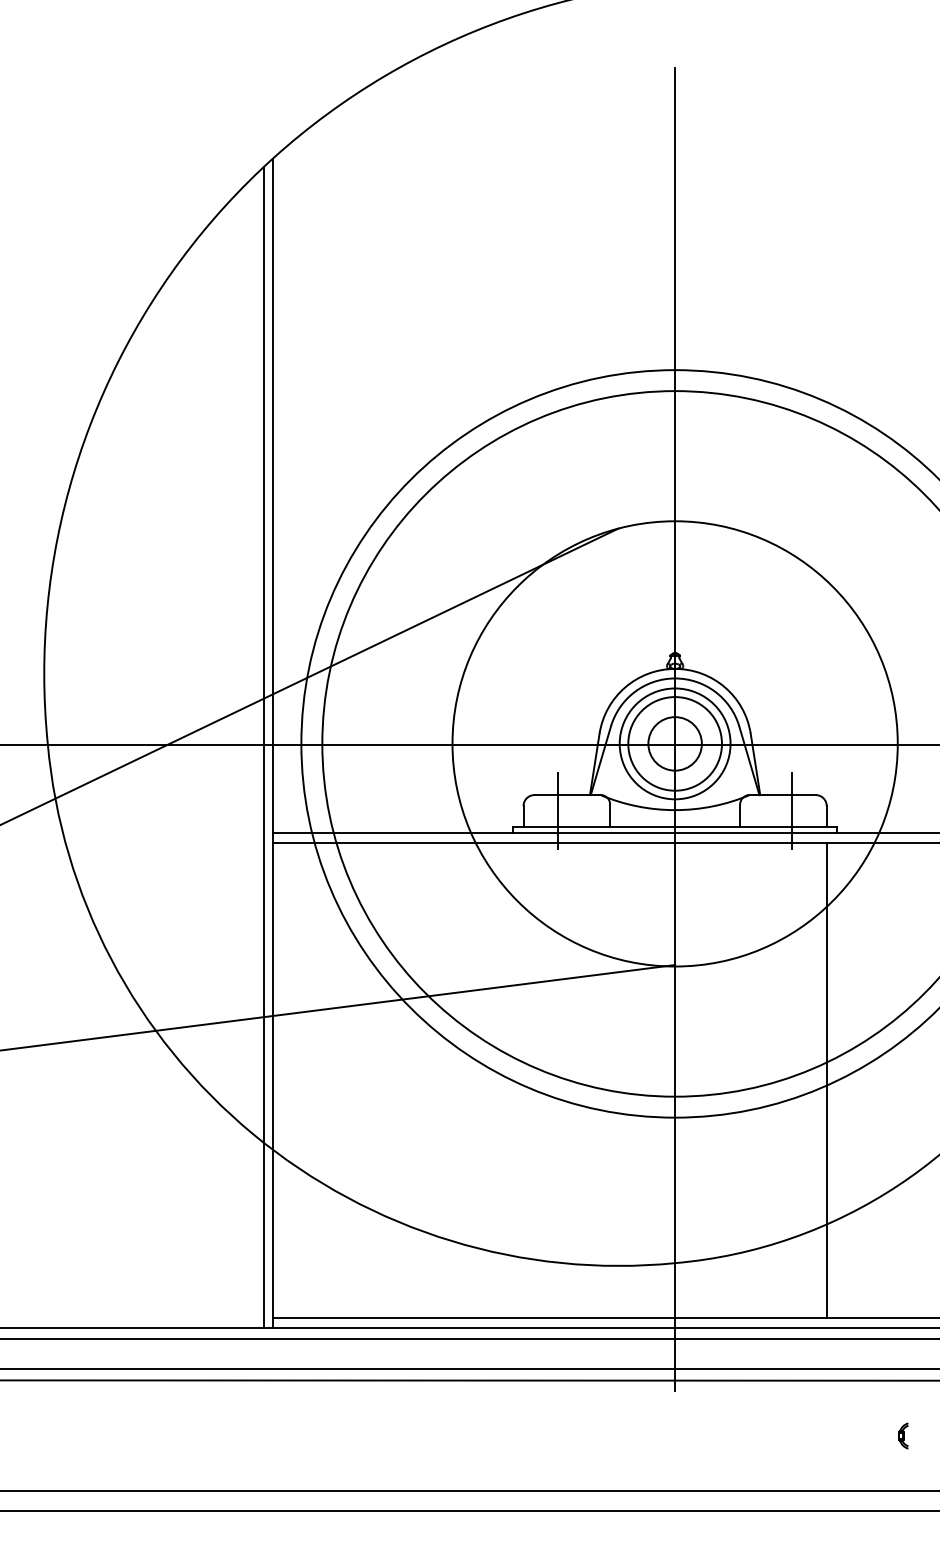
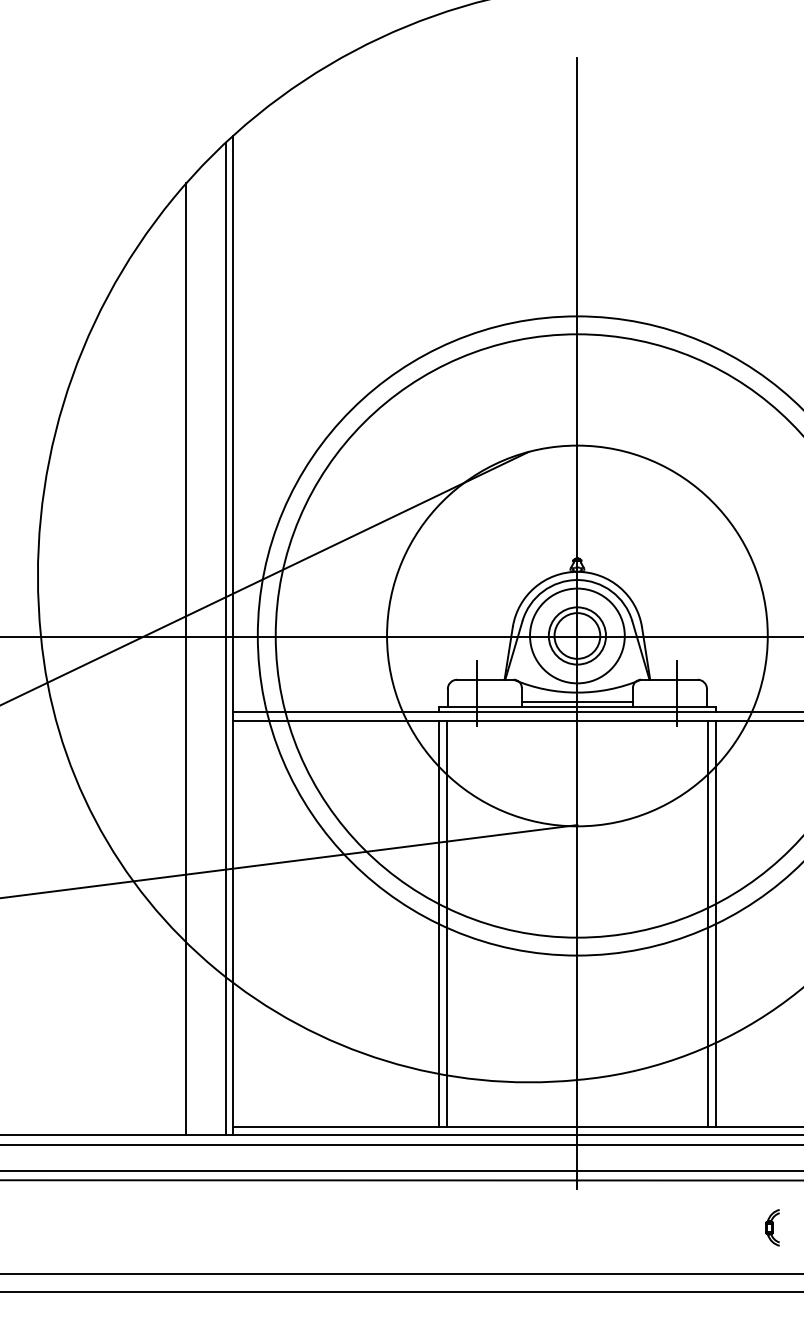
circle: (674, 743) -> (576, 635), size x0.71
line: (217, 770) -> (186, 658), added
line: (675, 820) -> (577, 701), added
line: (513, 1080) -> (439, 923), added
line: (523, 1080) -> (447, 923), added
line: (837, 1080) -> (716, 923), added
part: (903, 1435) -> (772, 1227), size x1.67

